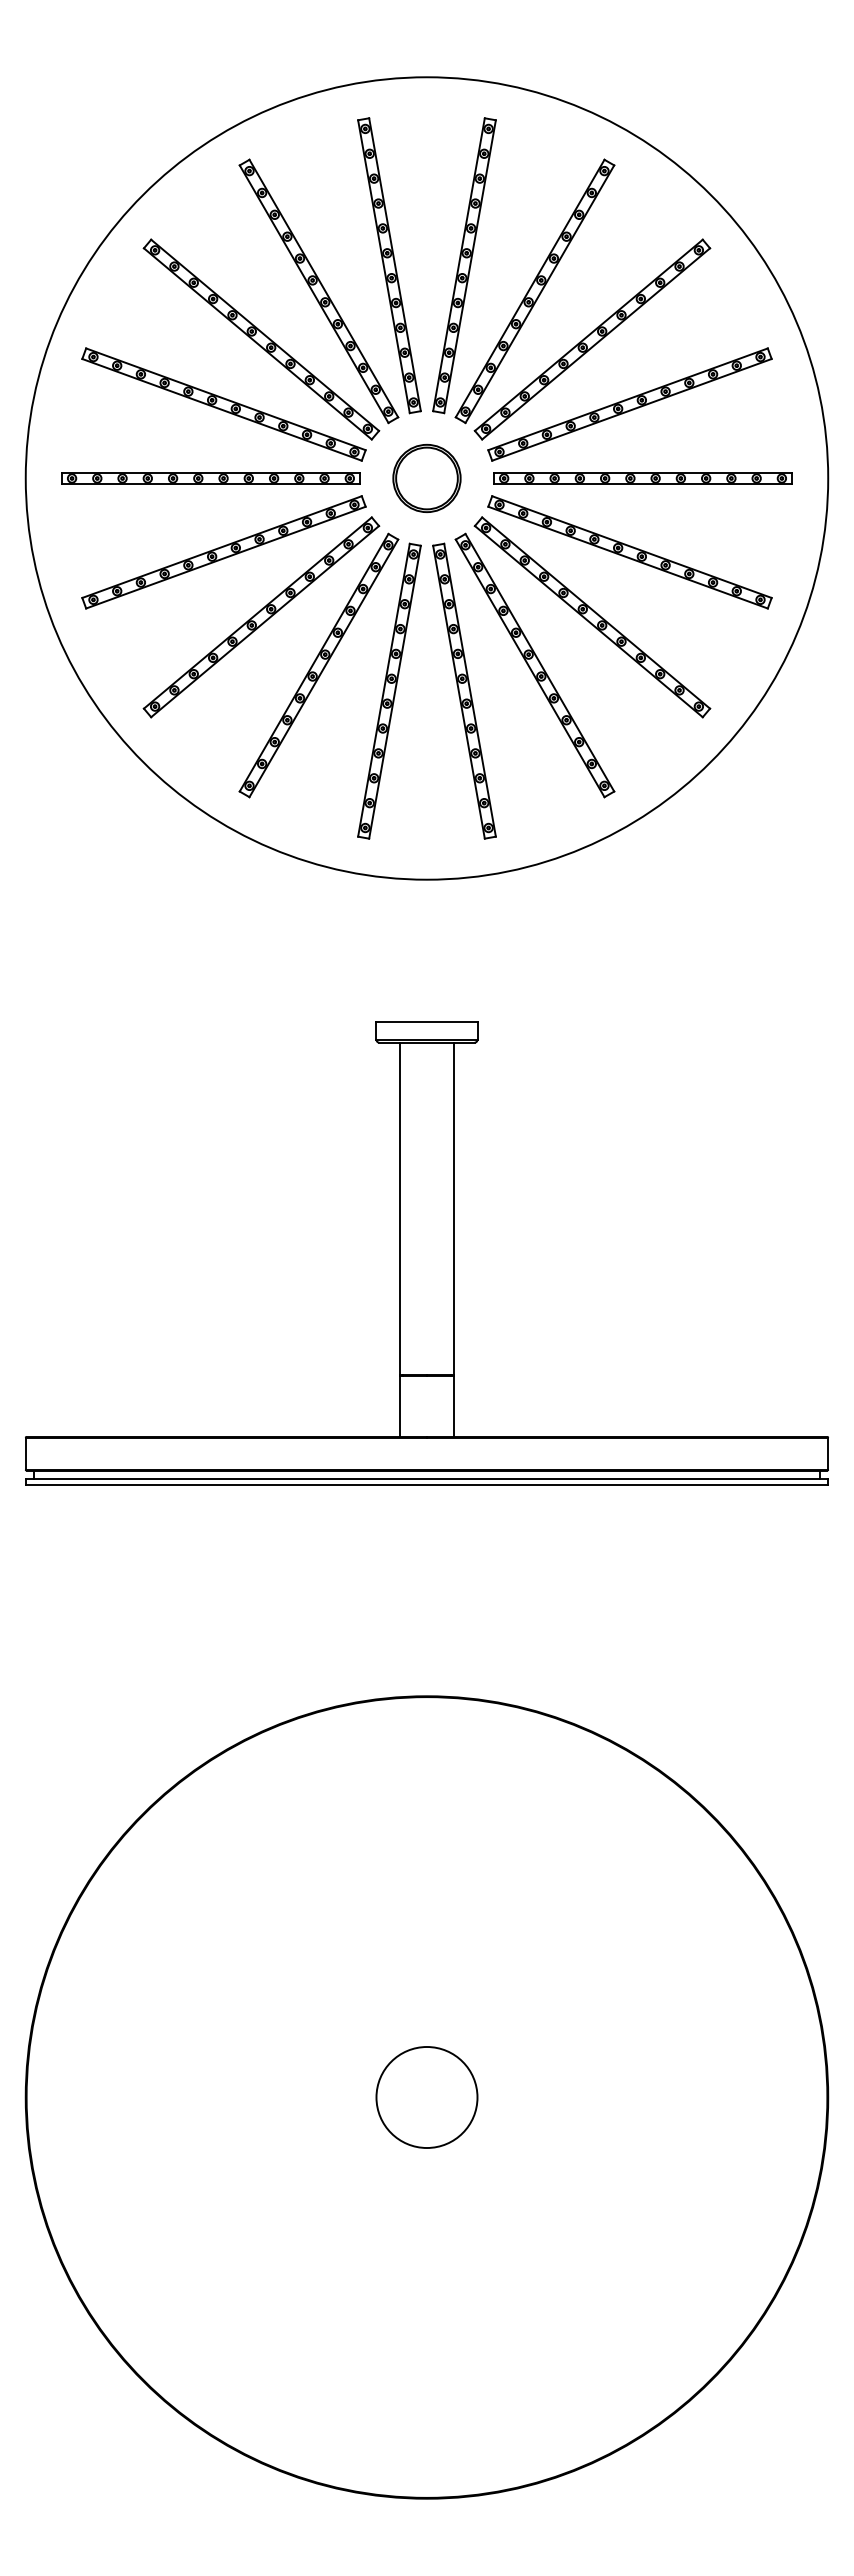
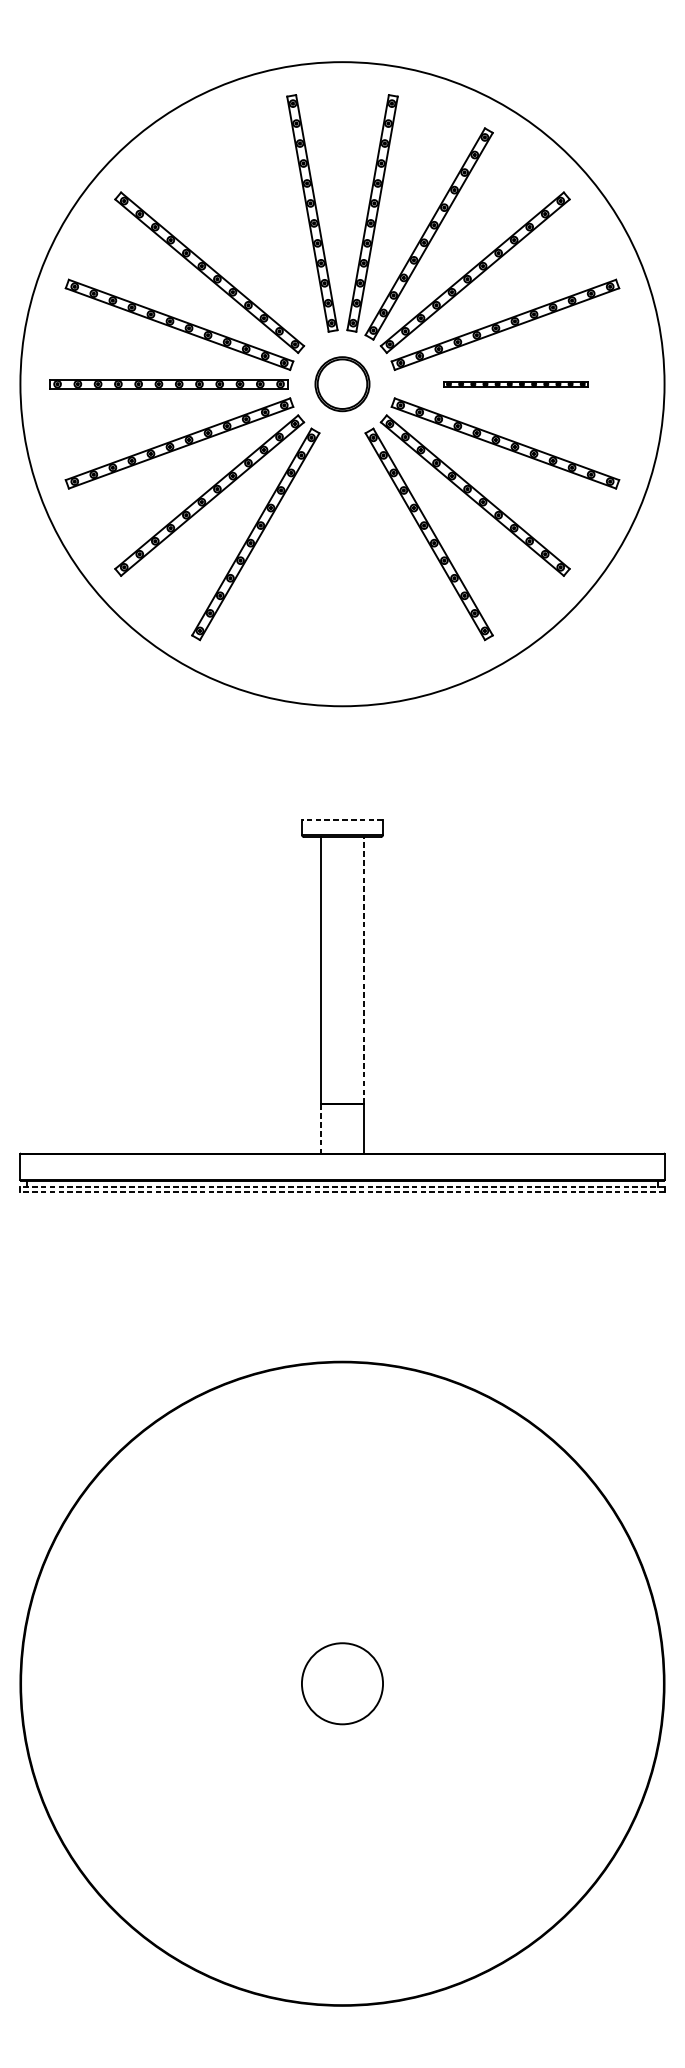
part: (318, 291) -> (255, 234), removed
part: (642, 478) -> (515, 384), size x0.6
part: (389, 690) -> (312, 554), removed
part: (464, 690) -> (372, 554), removed
line: (426, 1021) -> (342, 820), solid -> dashed
line: (453, 1208) -> (363, 970), solid -> dashed
line: (400, 1406) -> (321, 1129), solid -> dashed
line: (426, 1478) -> (342, 1186), solid -> dashed
line: (426, 1484) -> (342, 1191), solid -> dashed

